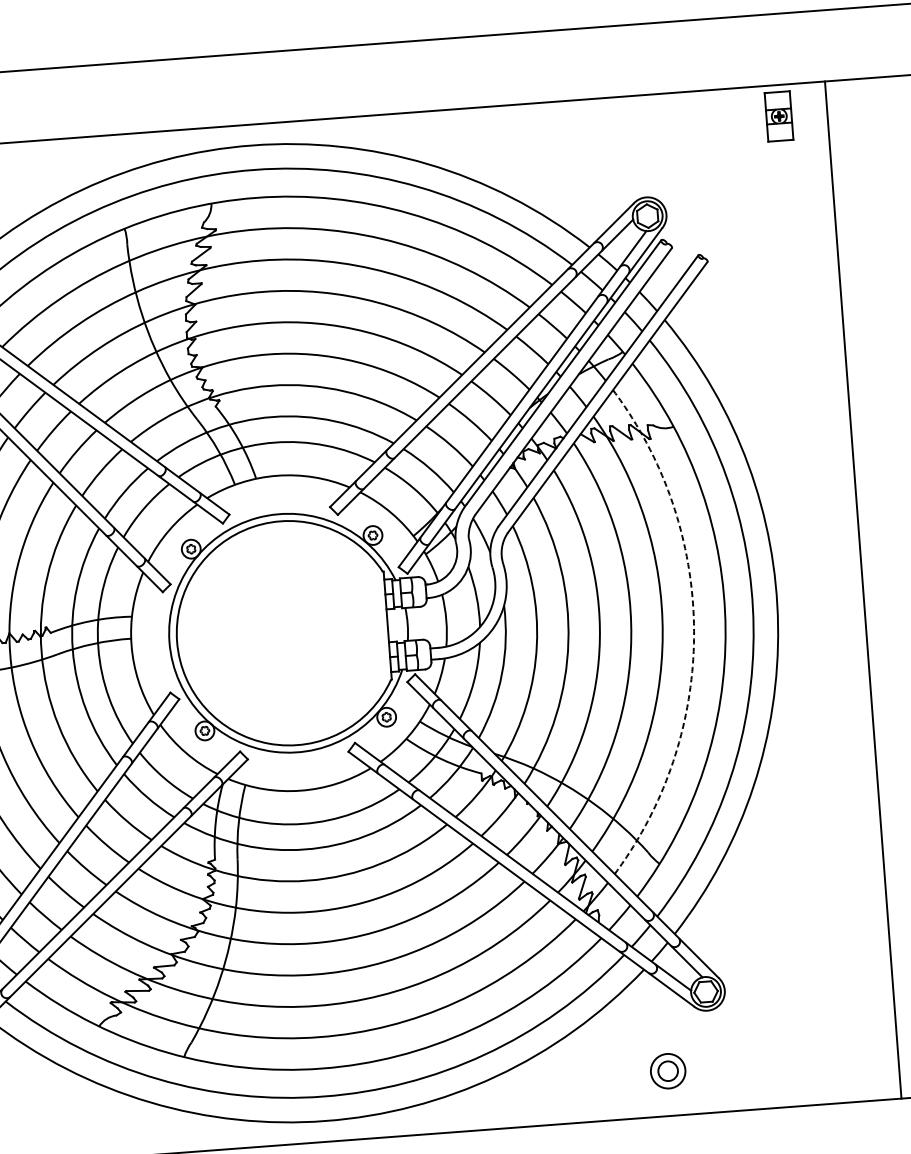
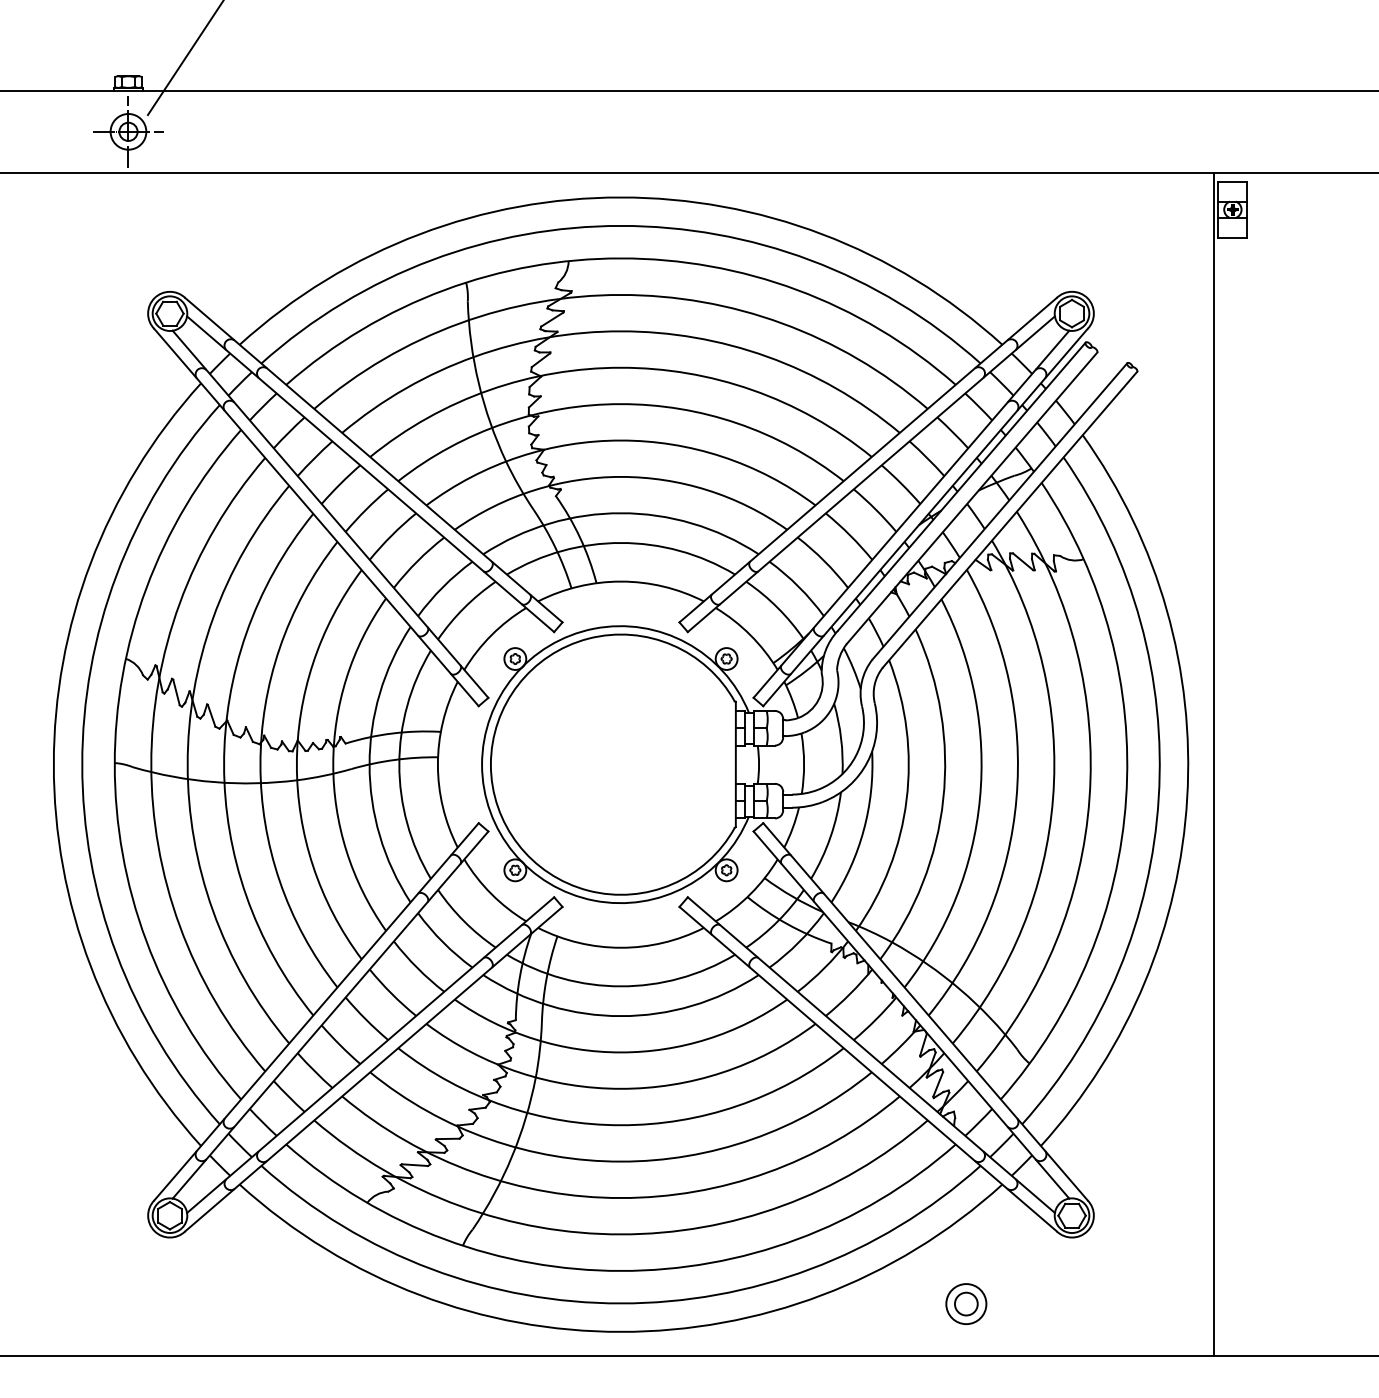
line: (863, 589) -> (1213, 764), moved
arc: (694, 632) -> (1089, 798), dashed -> solid
part: (668, 1070) -> (966, 1303), moved

